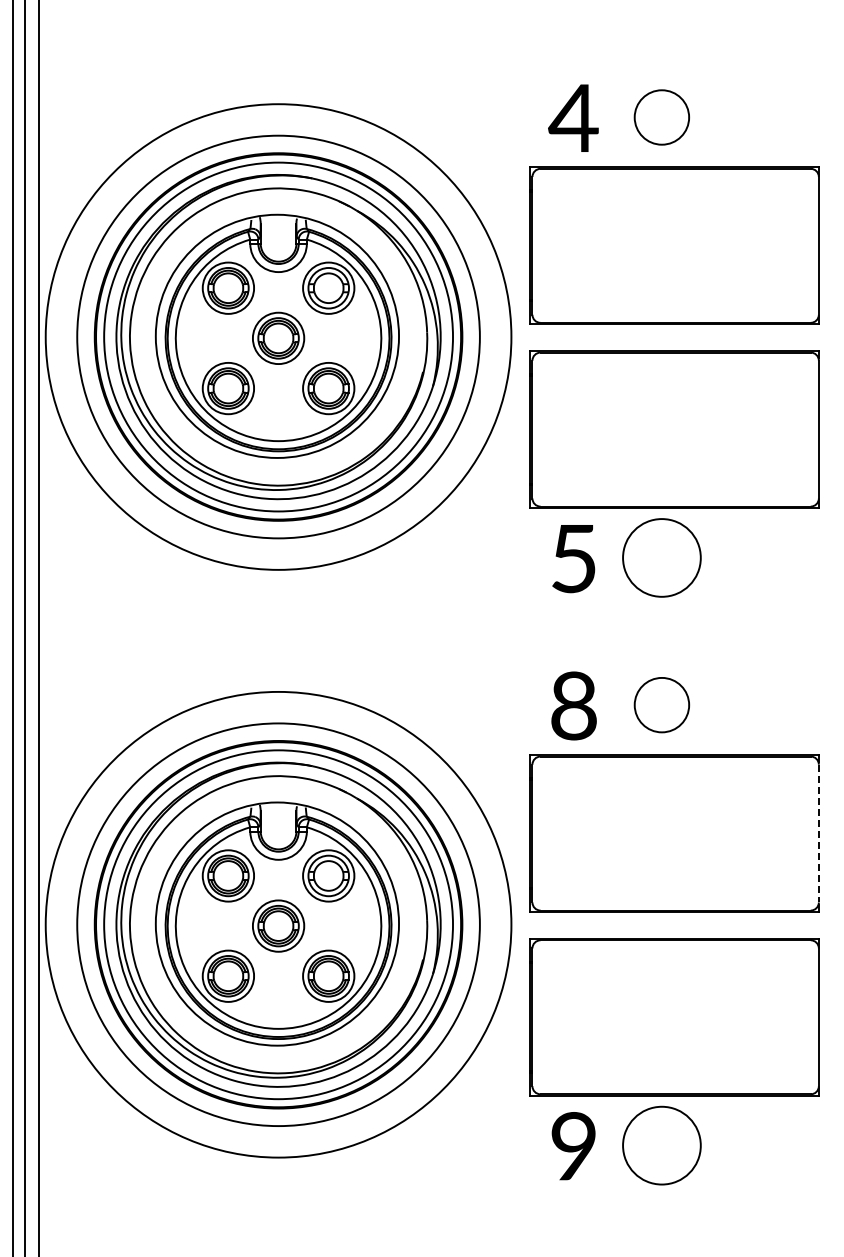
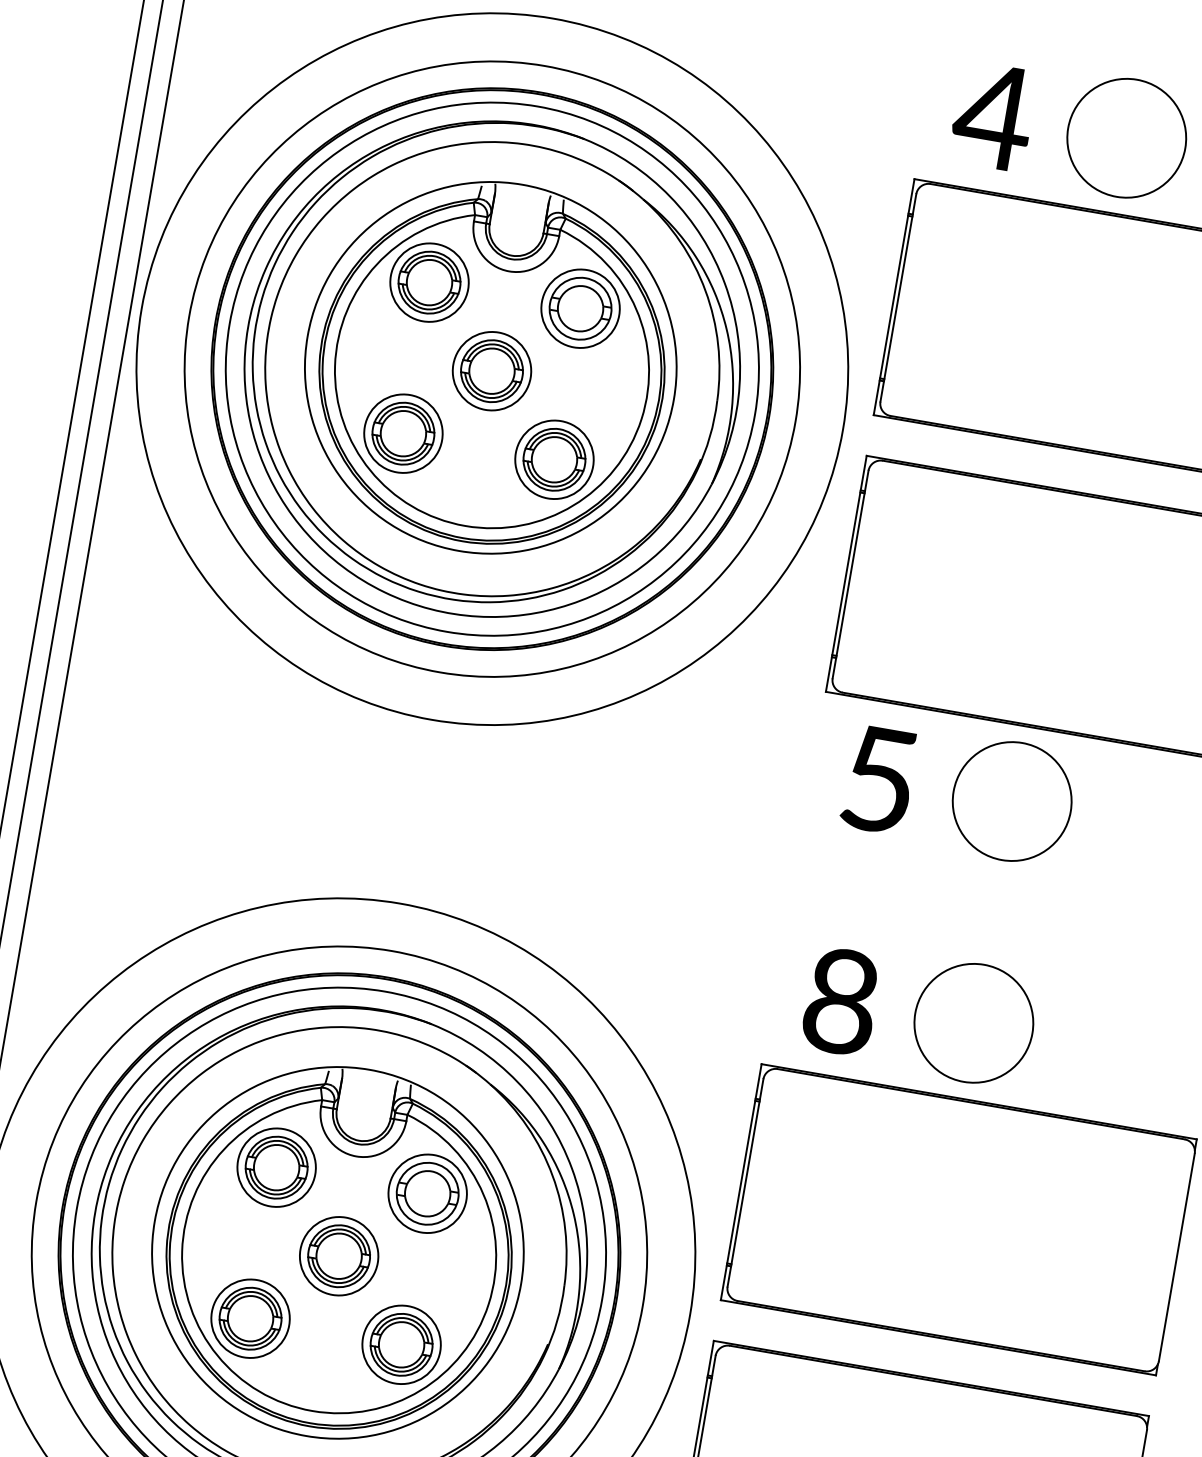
circle: (661, 117) -> (1126, 138), size x1.43
circle: (661, 704) -> (973, 1022), size x1.43
line: (818, 833) -> (1176, 1257), dashed -> solid

